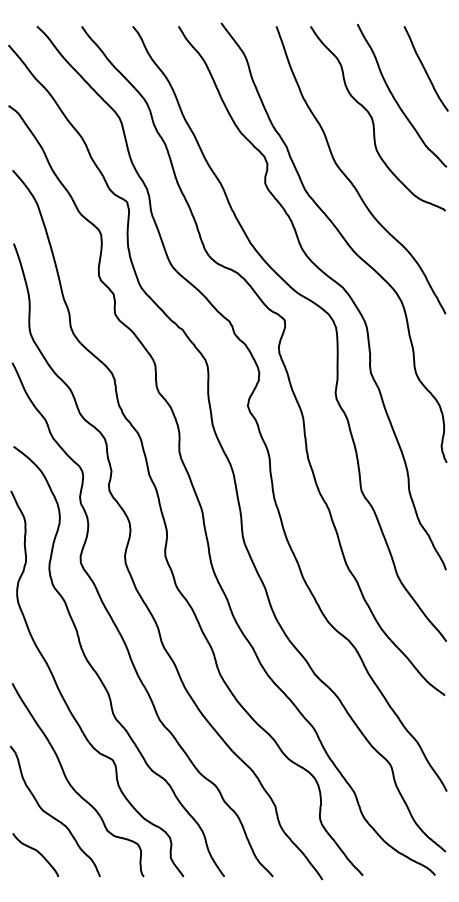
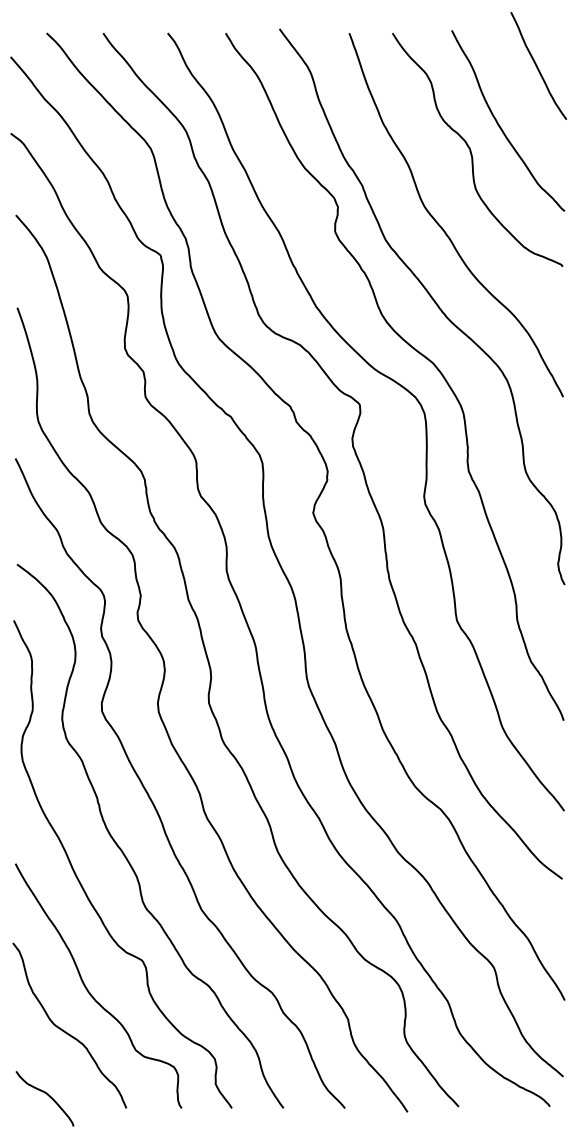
curve: (425, 68) -> (537, 65), moved
curve: (37, 852) -> (47, 1095), moved

